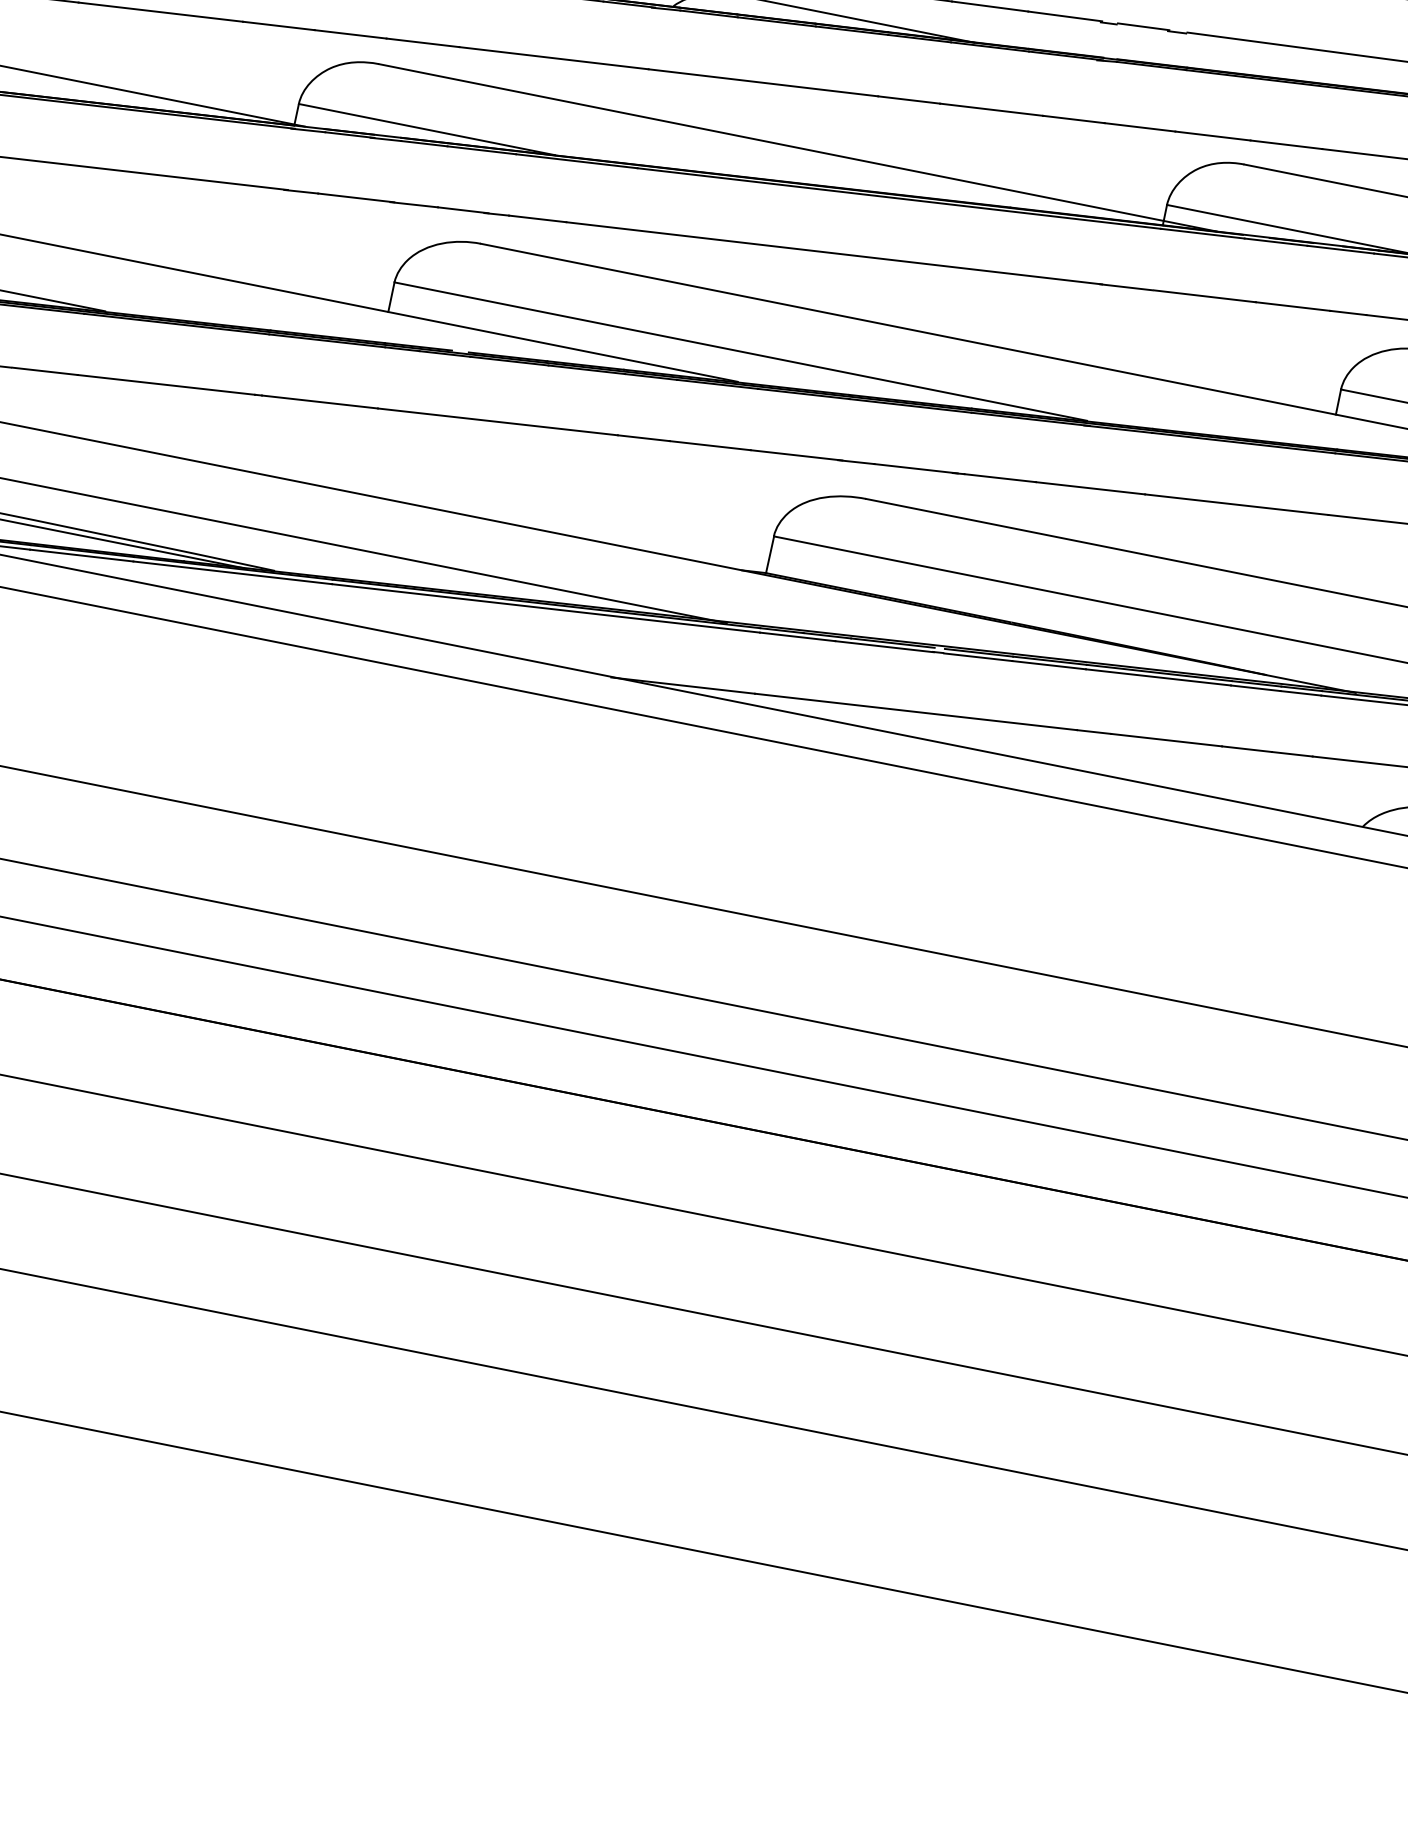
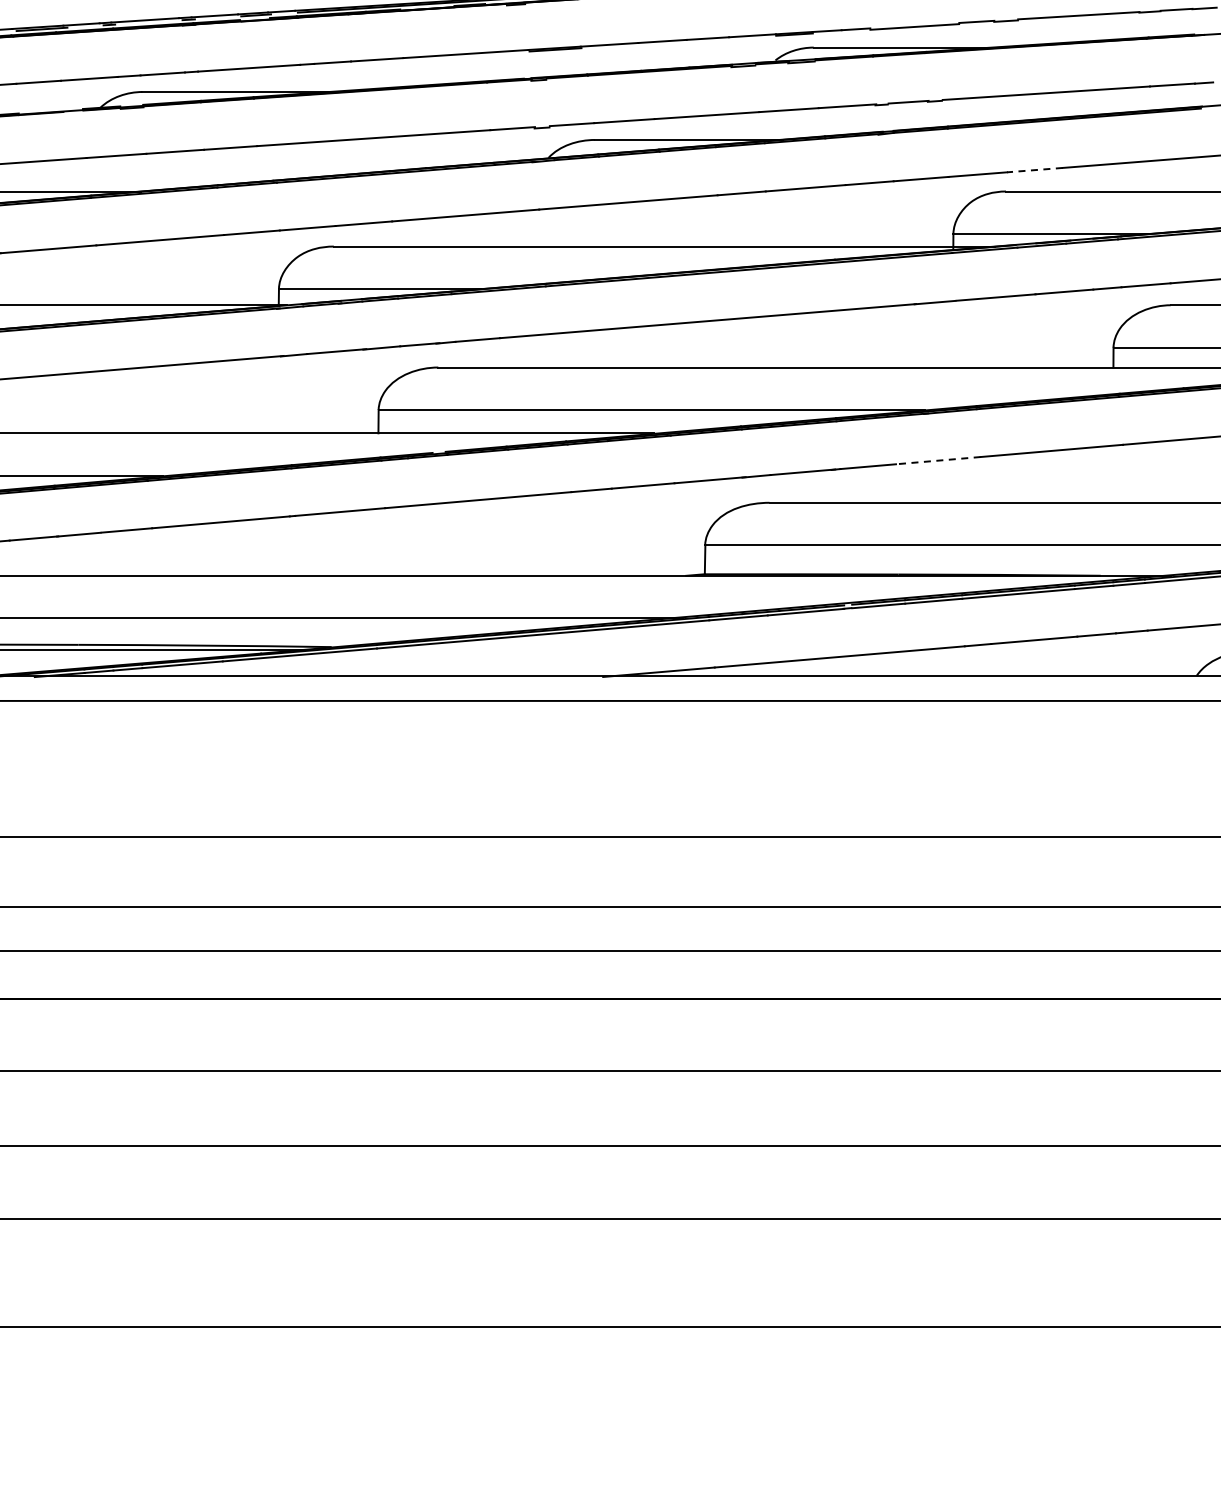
line: (1285, 145) -> (1034, 170), solid -> dashed
line: (1089, 487) -> (937, 460), solid -> dashed

